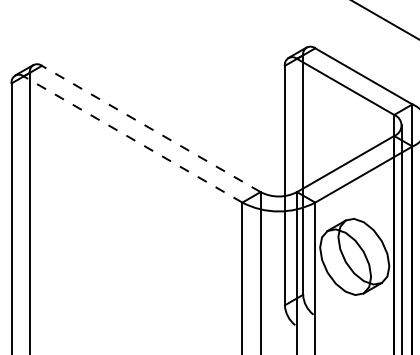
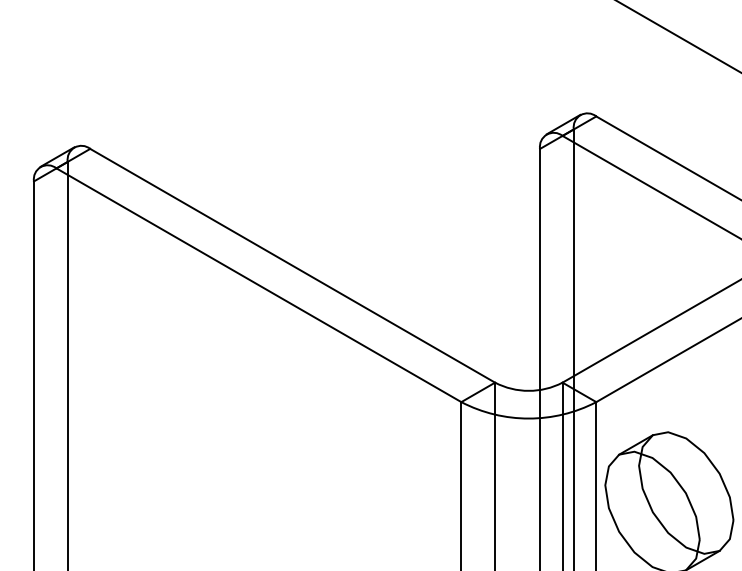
line: (150, 128) -> (291, 264), dashed -> solid
line: (132, 139) -> (257, 285), dashed -> solid

